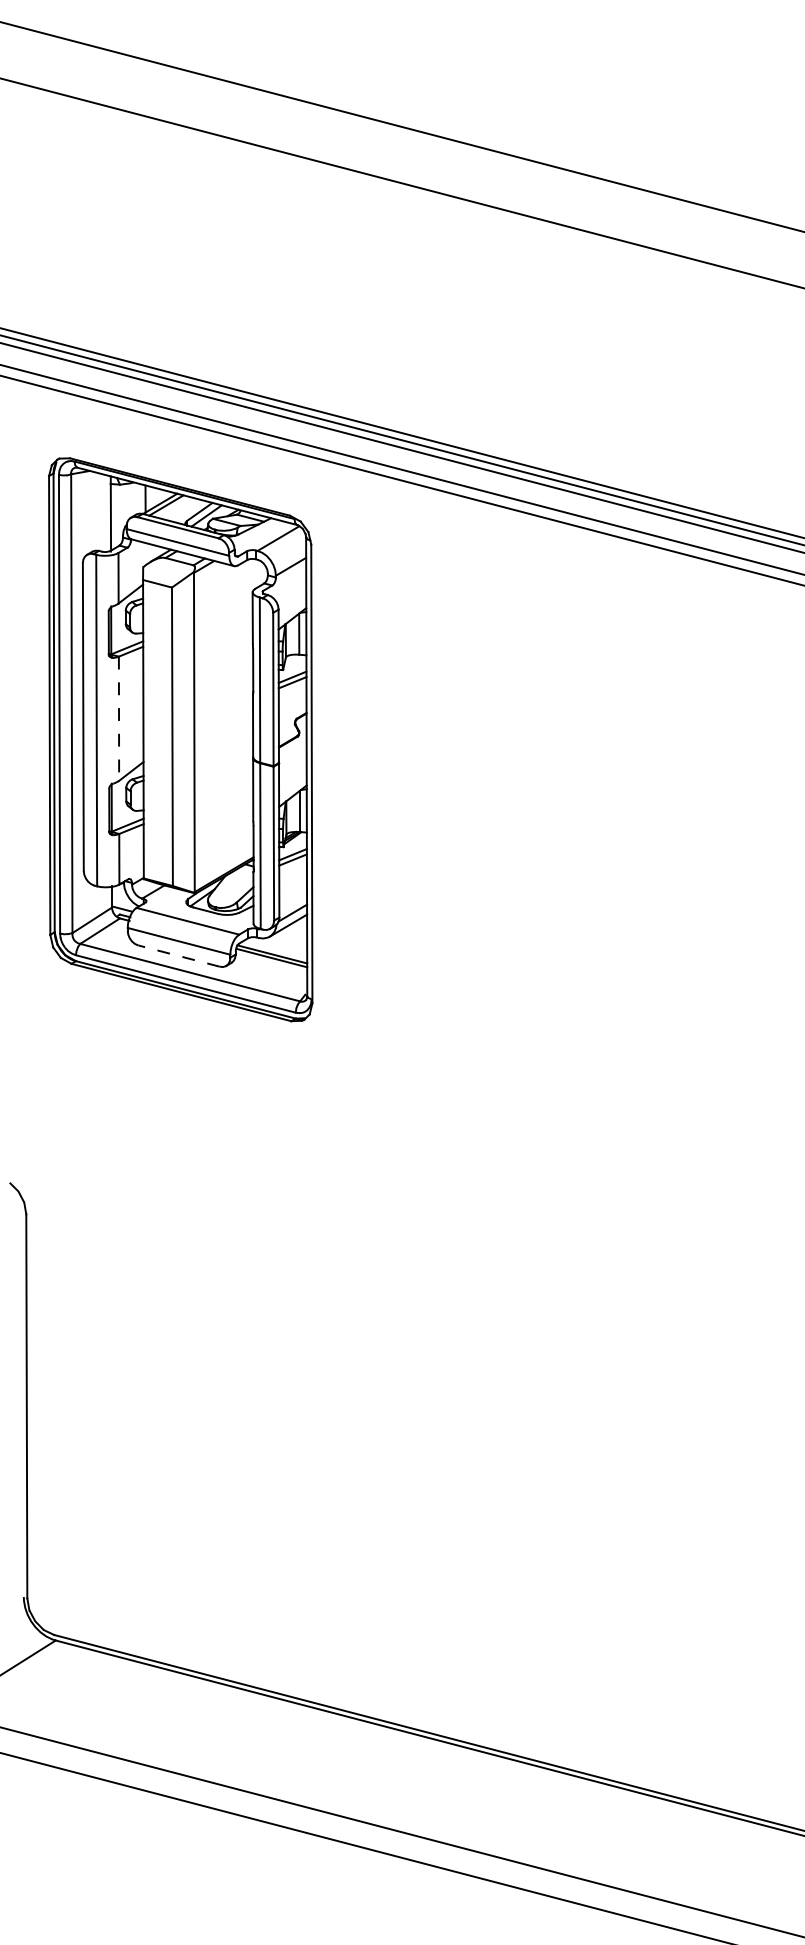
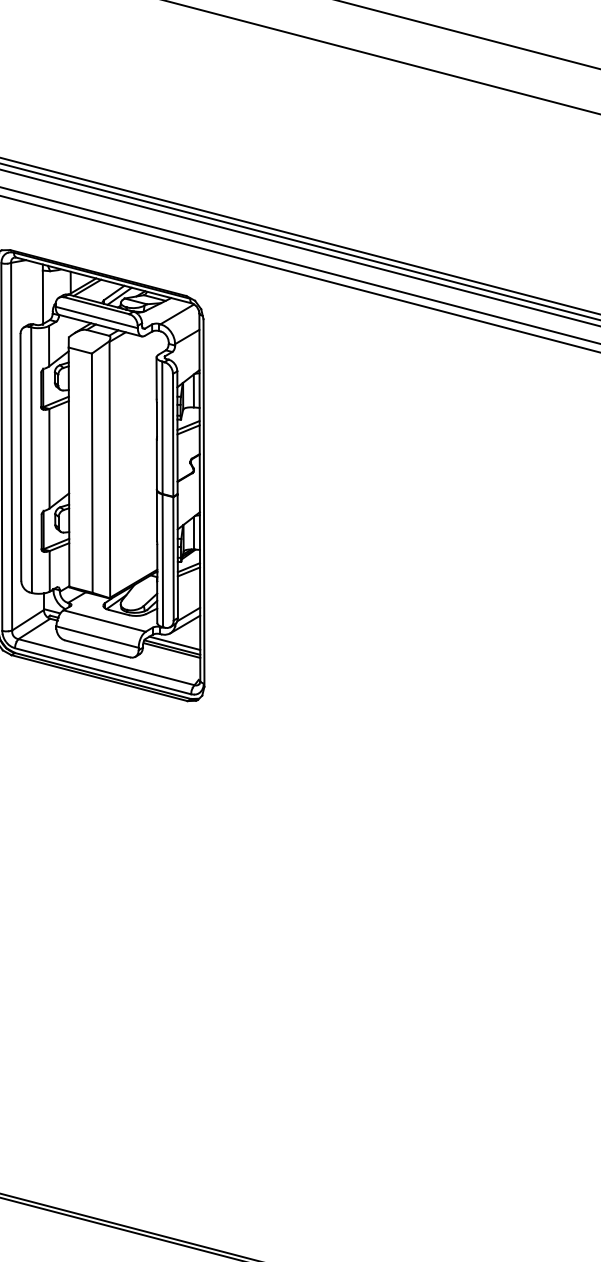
line: (119, 719) -> (49, 459), dashed -> solid
line: (275, 948) -> (174, 642), added
line: (179, 956) -> (97, 649), dashed -> solid

